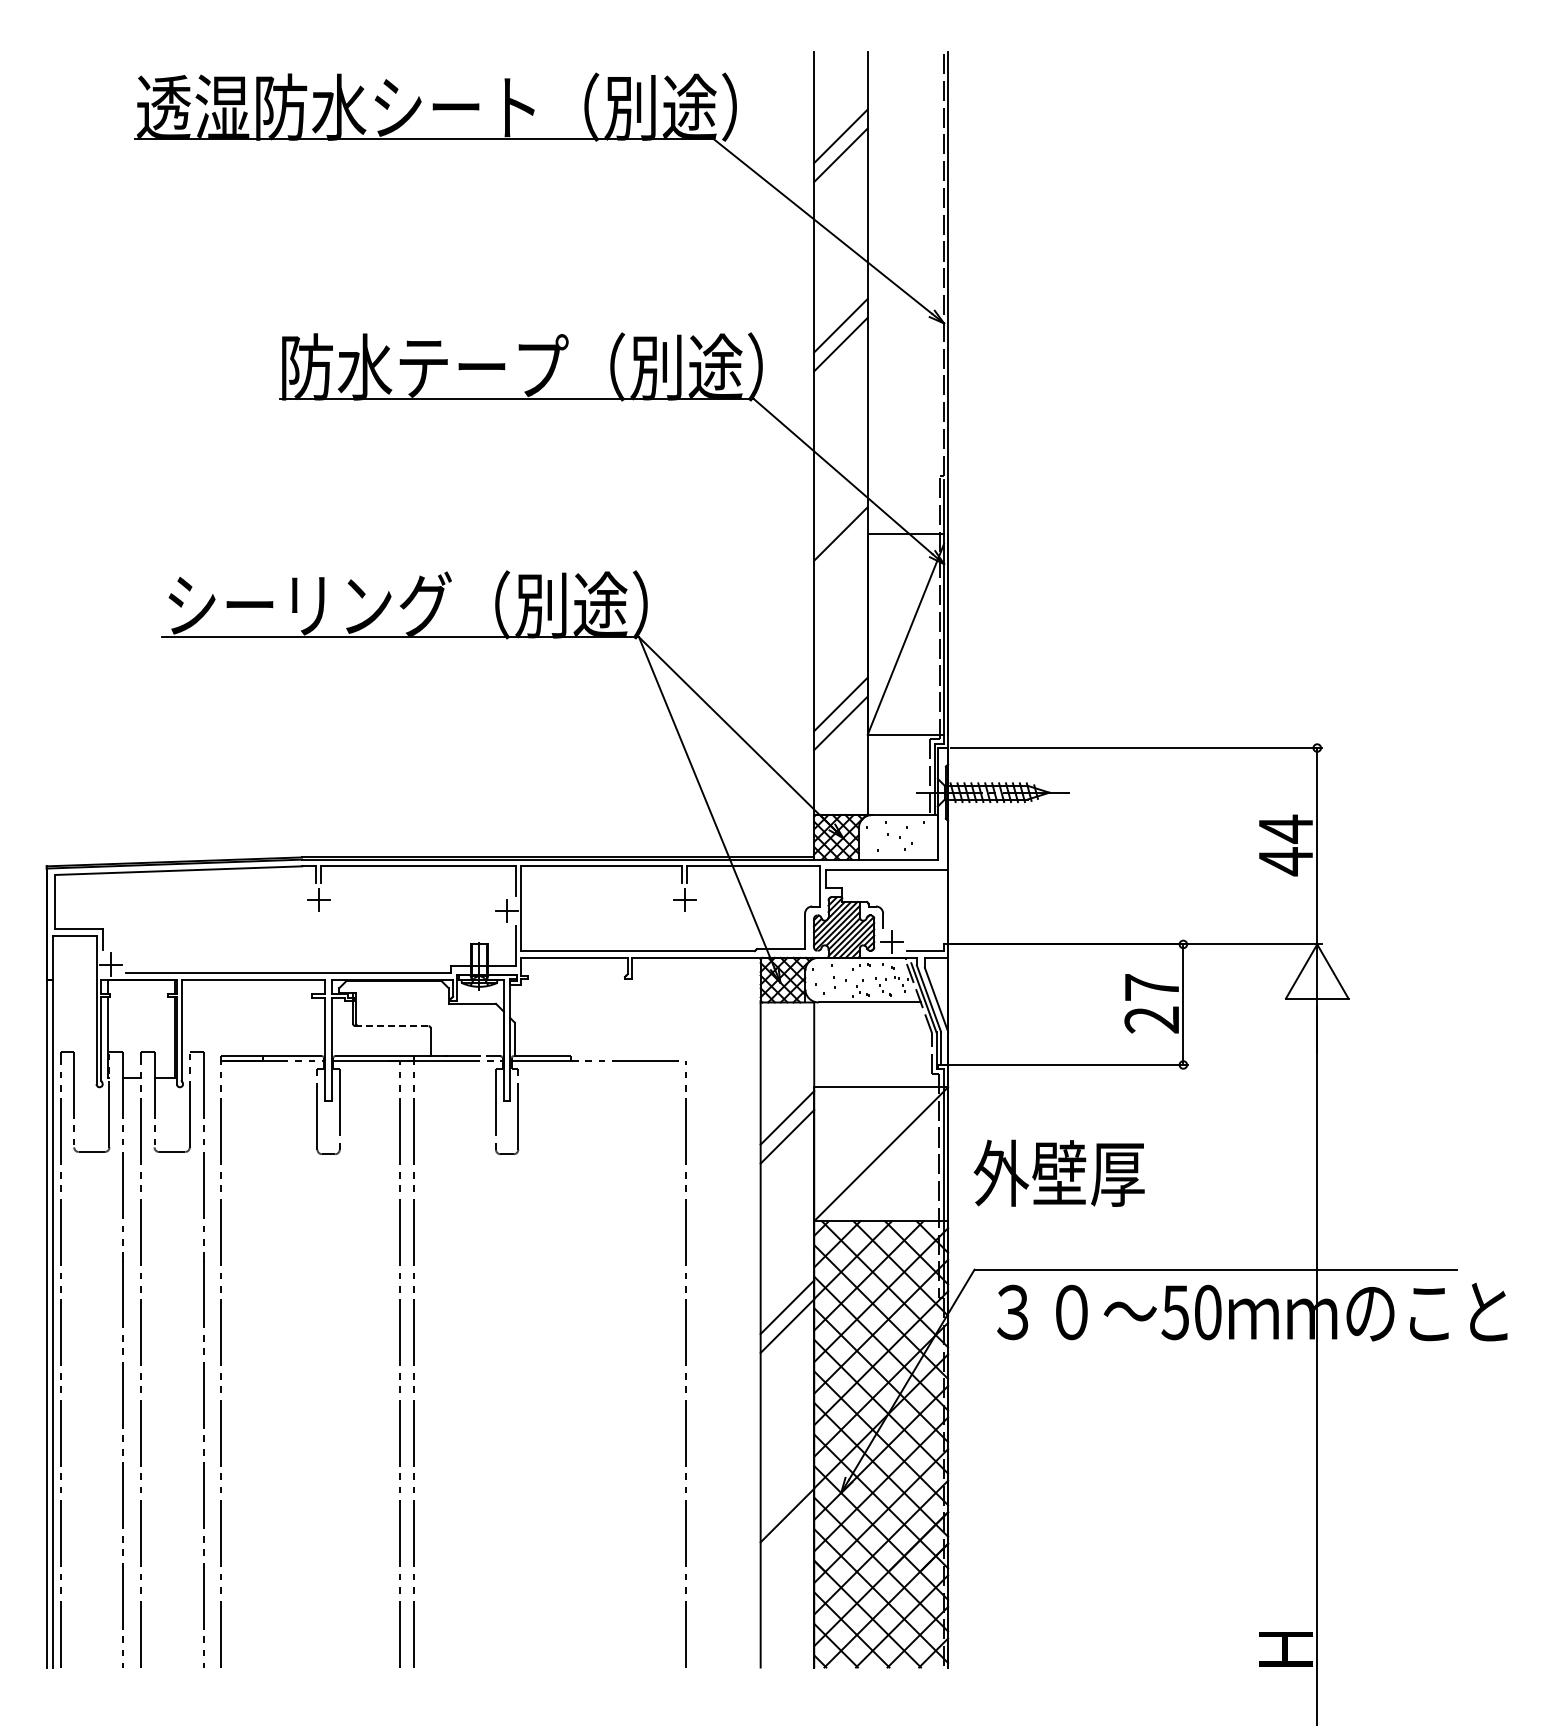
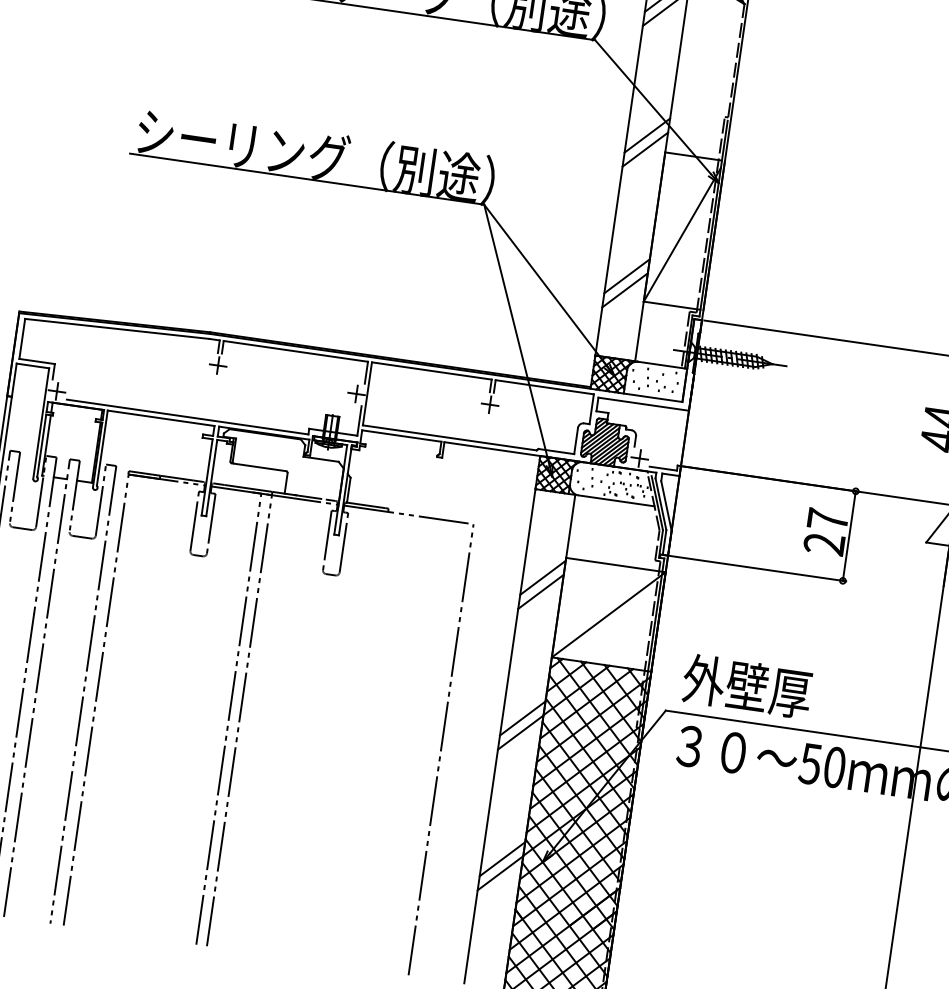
line: (840, 514) -> (647, 135), added
line: (391, 1026) -> (258, 467), dashed -> solid
text: (1058, 1172) -> (746, 685), moved
line: (787, 1496) -> (502, 859), added

